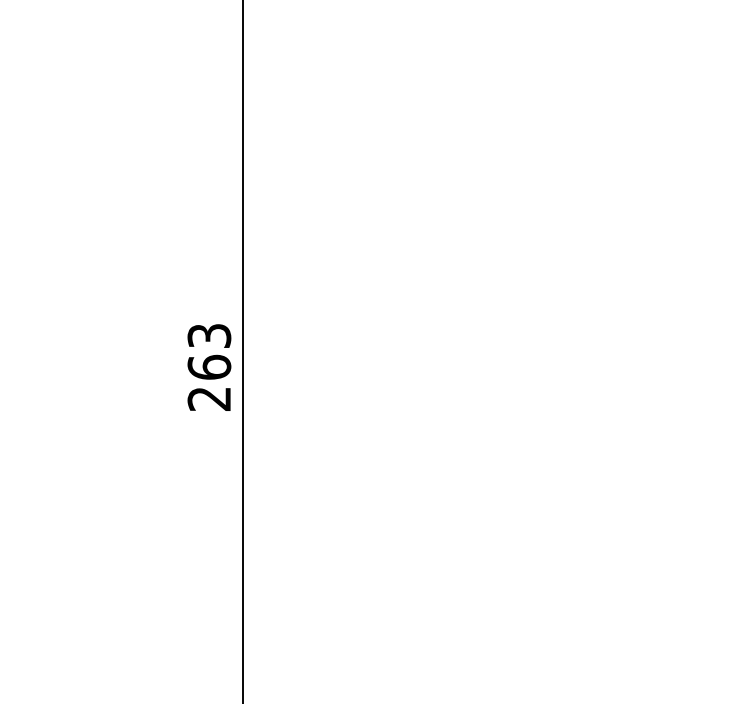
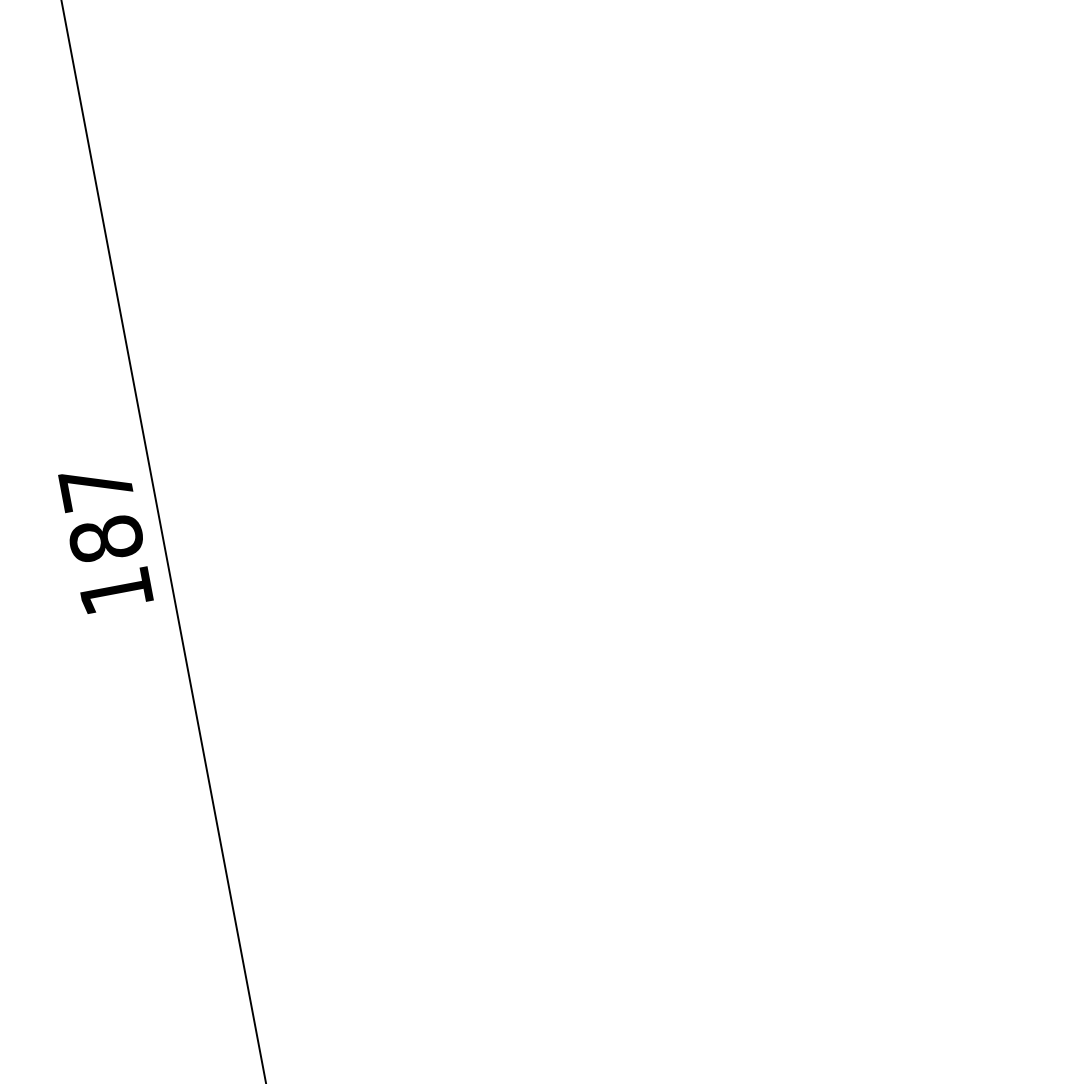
text: (209, 367) -> (106, 539), 263 -> 187

